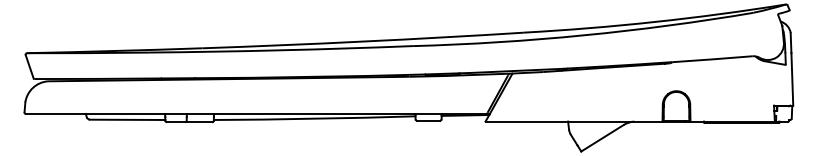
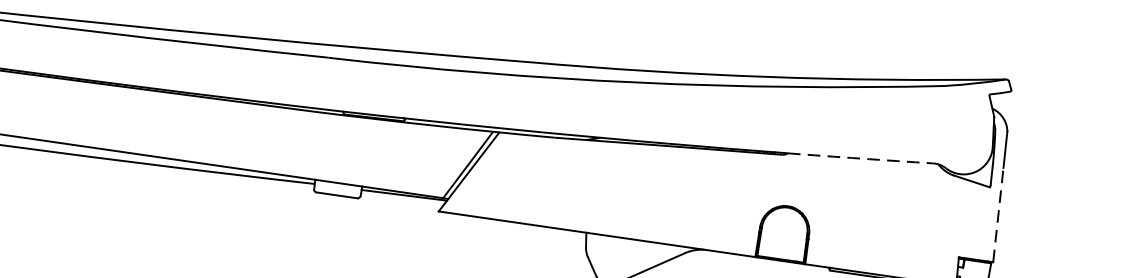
arc: (712, 59) -> (860, 158), solid -> dashed
line: (792, 78) -> (998, 213), solid -> dashed

